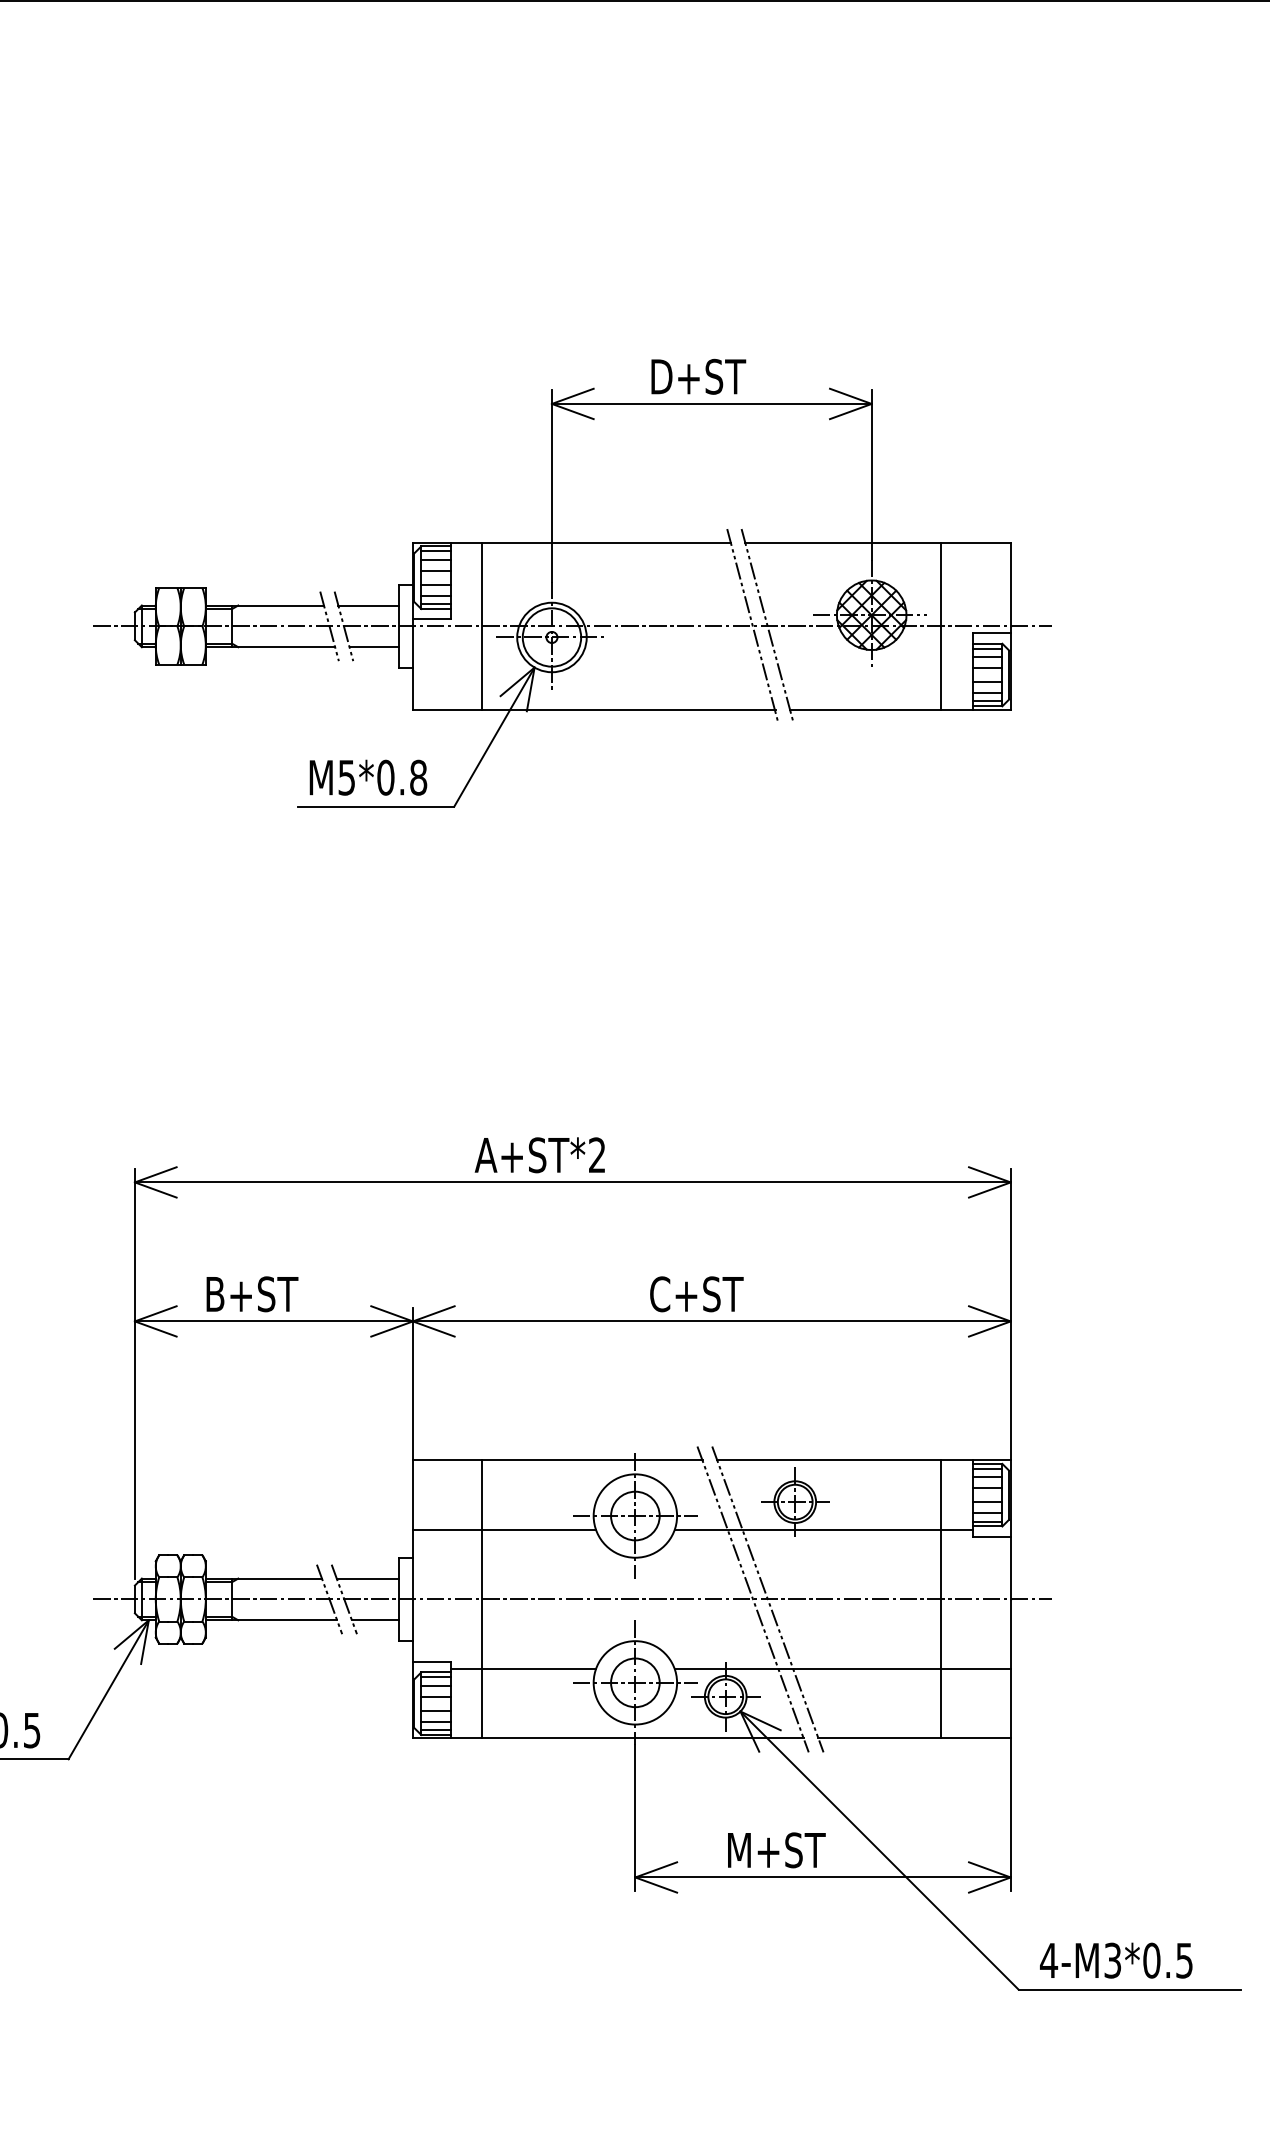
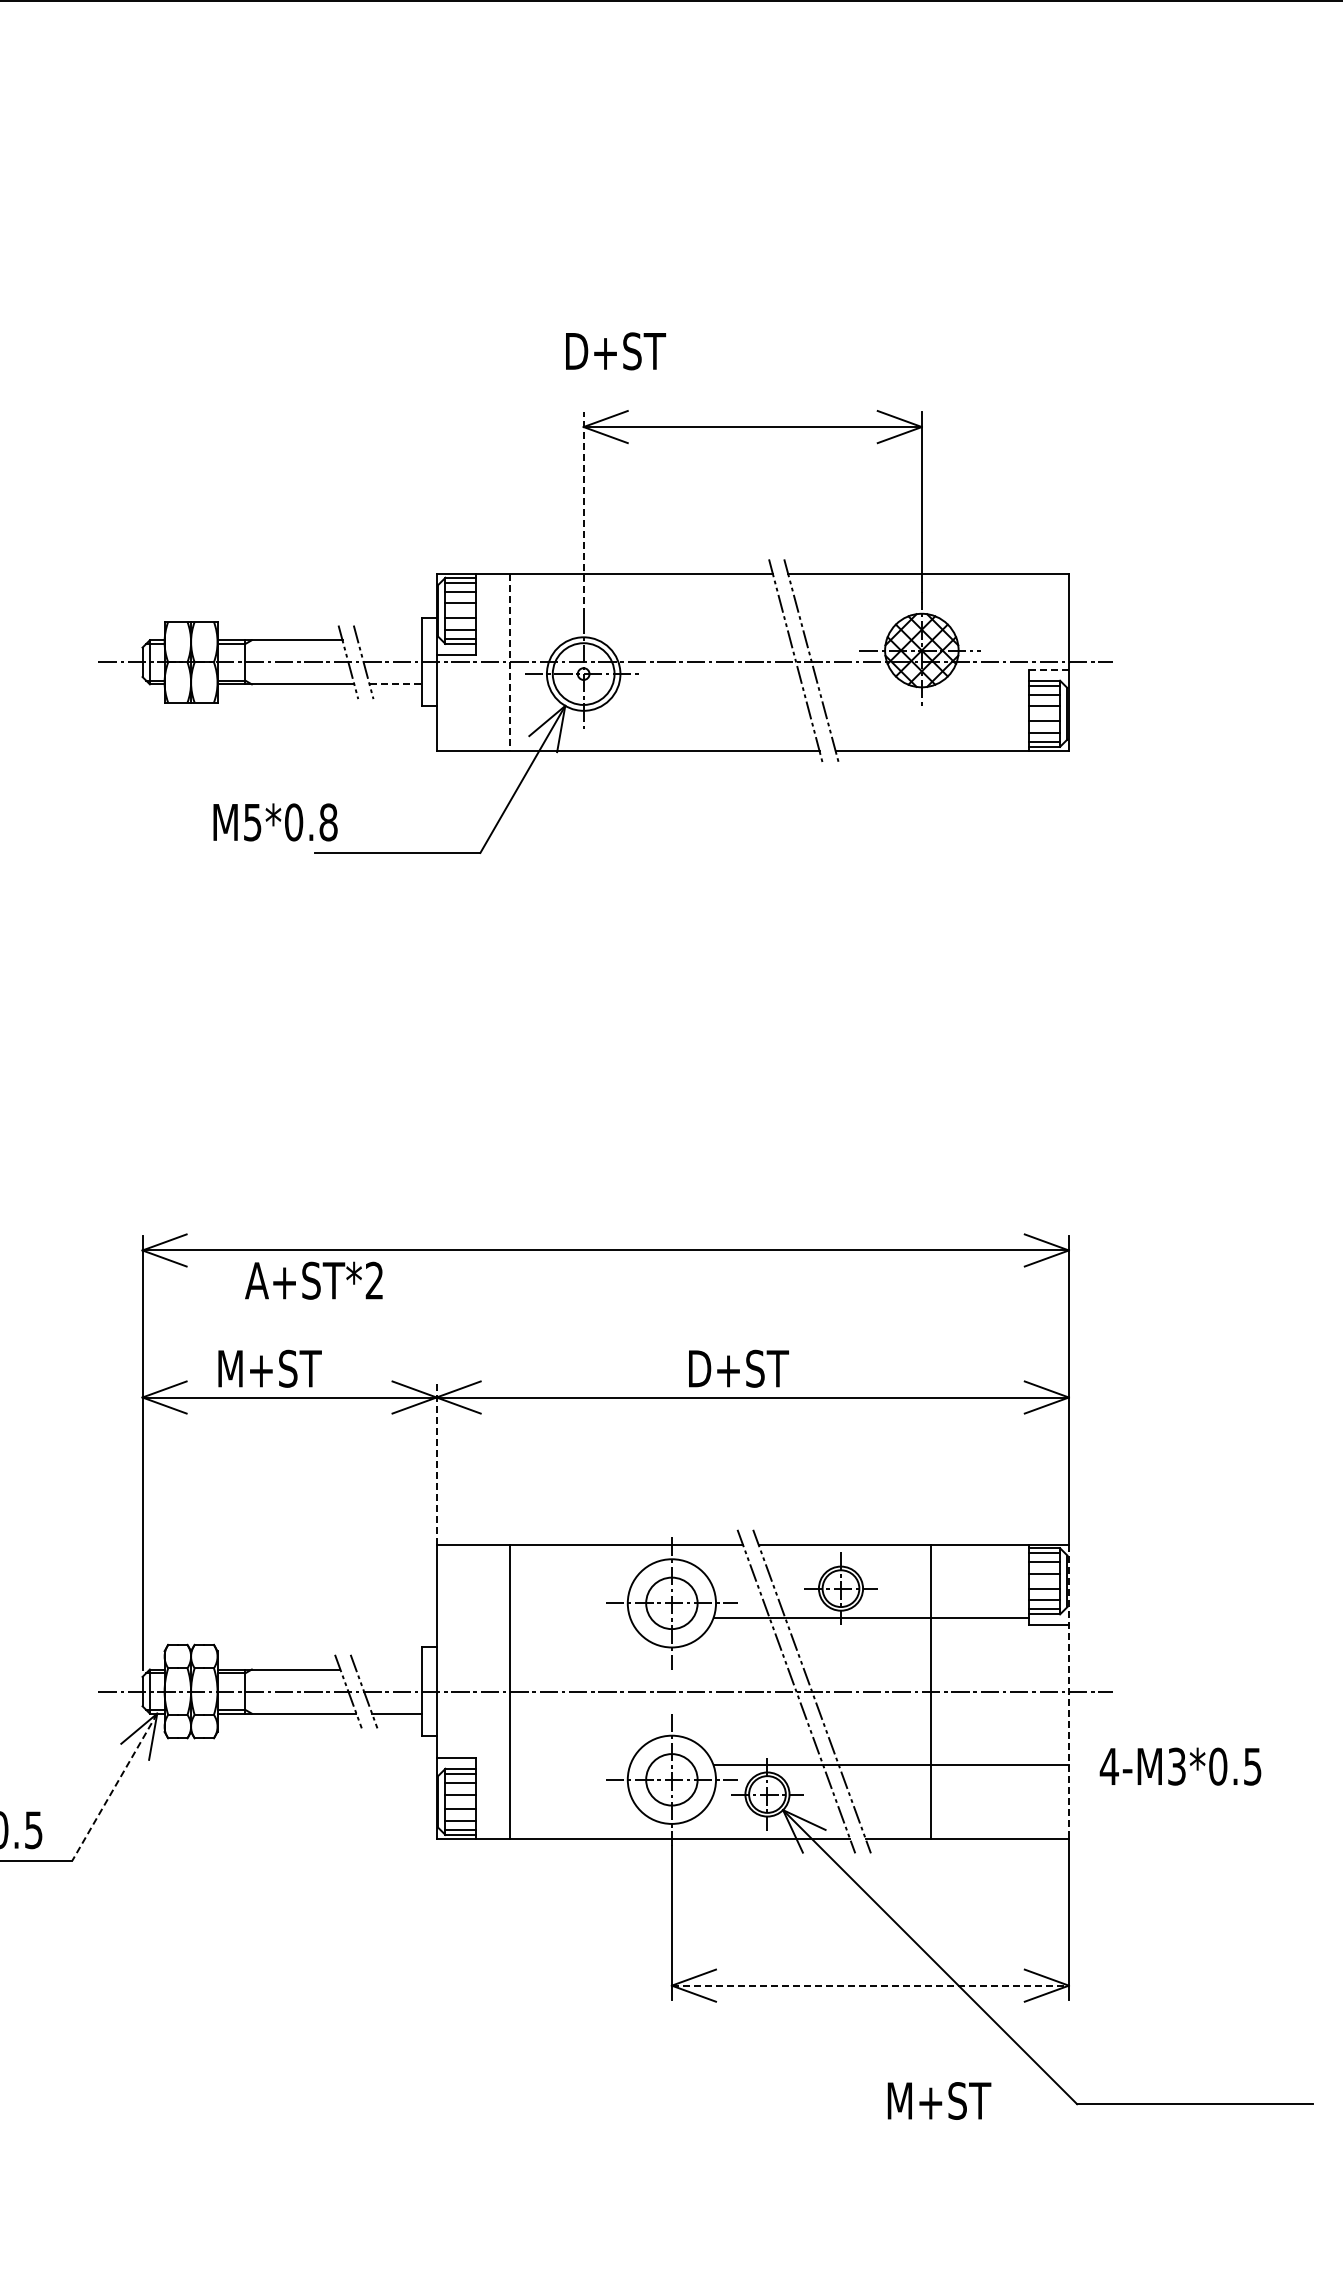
text: (698, 376) -> (615, 351), moved
line: (551, 485) -> (583, 513), solid -> dashed
line: (368, 605) -> (389, 640), removed
line: (482, 626) -> (510, 662), solid -> dashed
line: (941, 626) -> (995, 662), removed
line: (992, 633) -> (1049, 669), solid -> dashed
line: (375, 647) -> (396, 684), solid -> dashed
text: (368, 777) -> (275, 822), moved
text: (539, 1155) -> (313, 1280), moved
text: (256, 1293) -> (271, 1368), B+ST -> M+ST
text: (698, 1293) -> (738, 1368), C+ST -> D+ST
line: (412, 1383) -> (436, 1463), solid -> dashed
line: (504, 1530) -> (533, 1618), removed
line: (367, 1578) -> (388, 1669), removed
line: (941, 1599) -> (931, 1691), moved
line: (1010, 1600) -> (1068, 1692), solid -> dashed
line: (523, 1669) -> (553, 1765), removed
line: (108, 1690) -> (114, 1787), solid -> dashed
text: (776, 1849) -> (939, 2100), moved
line: (823, 1877) -> (870, 1985), solid -> dashed
text: (1116, 1960) -> (1180, 1766), moved

